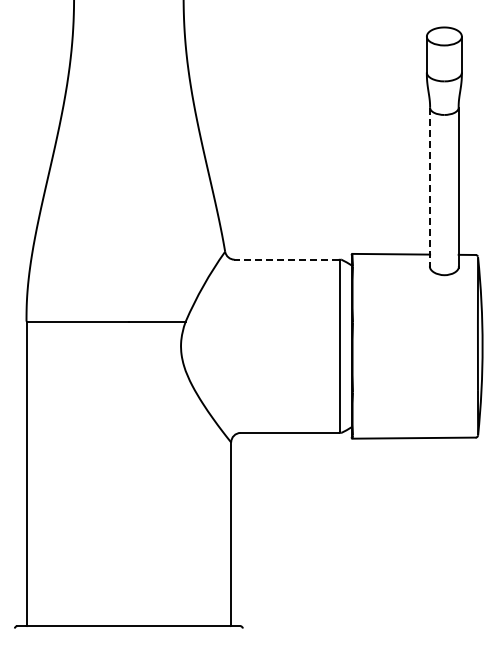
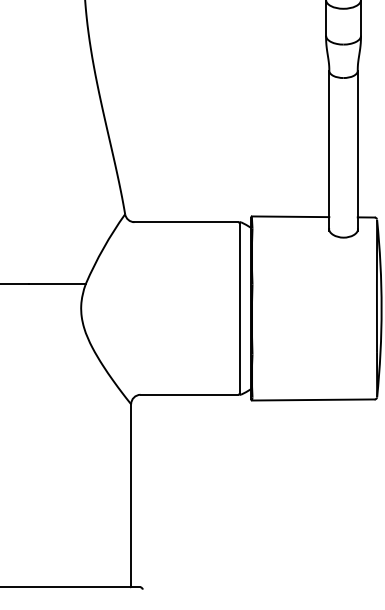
line: (430, 188) -> (329, 151), dashed -> solid
line: (286, 259) -> (186, 222), dashed -> solid

